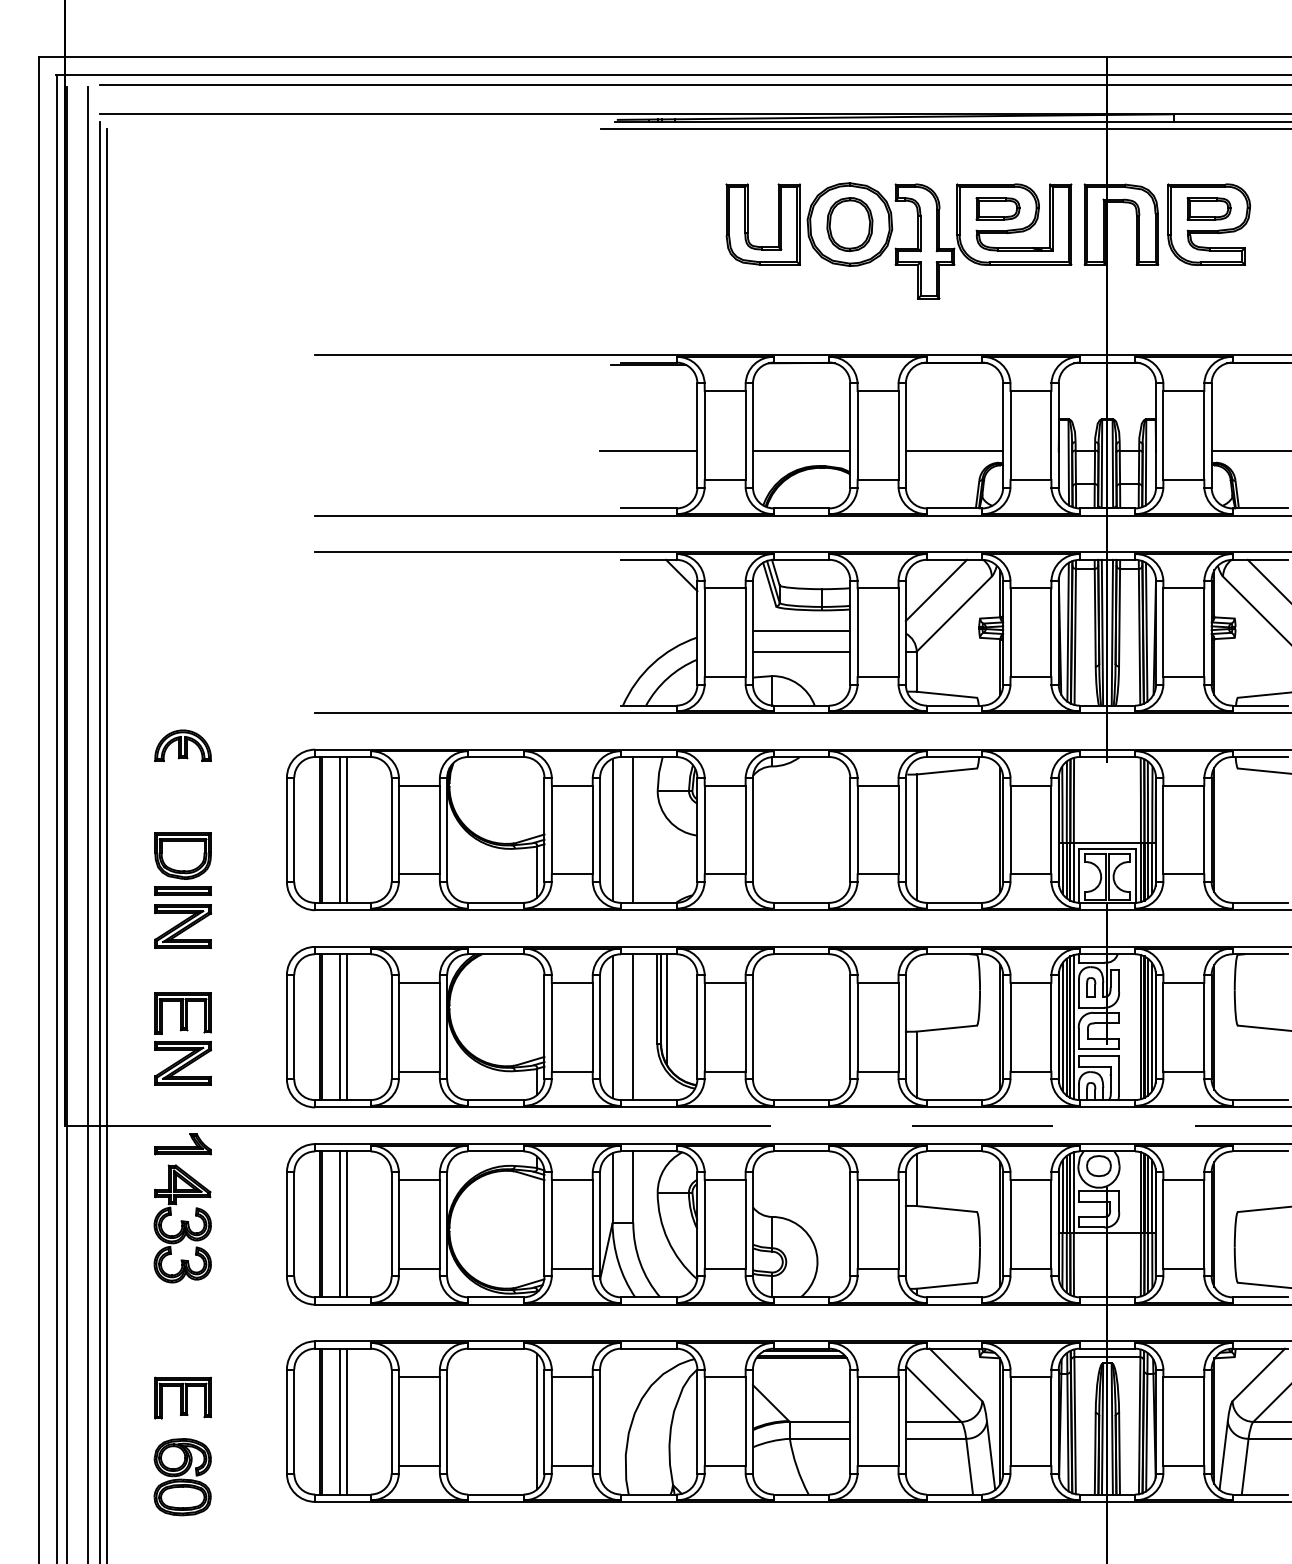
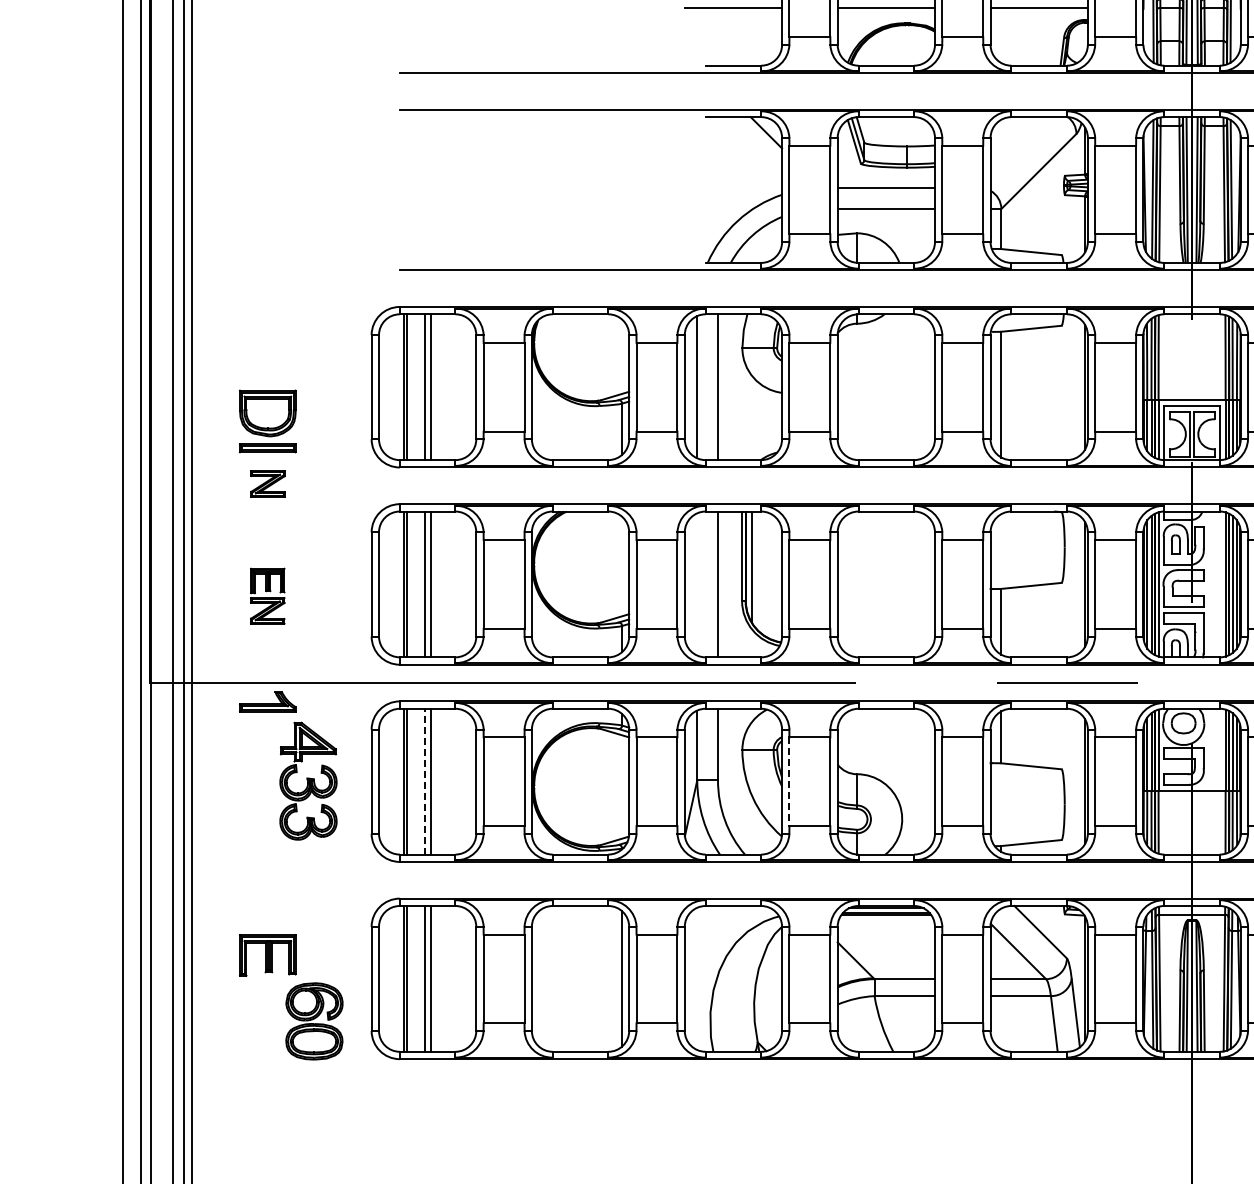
line: (936, 590) -> (1021, 147), removed
part: (182, 745) -> (267, 302), removed
part: (183, 926) -> (268, 483), size x0.6
line: (612, 1027) -> (697, 584), removed
part: (182, 1038) -> (267, 595), size x0.6
part: (182, 1223) -> (308, 780), moved
line: (340, 1224) -> (425, 781), solid -> dashed
line: (704, 1224) -> (789, 781), solid -> dashed
part: (182, 1477) -> (314, 1021), moved

